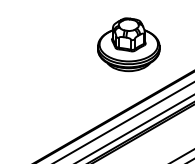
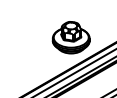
part: (127, 44) -> (70, 37), moved

